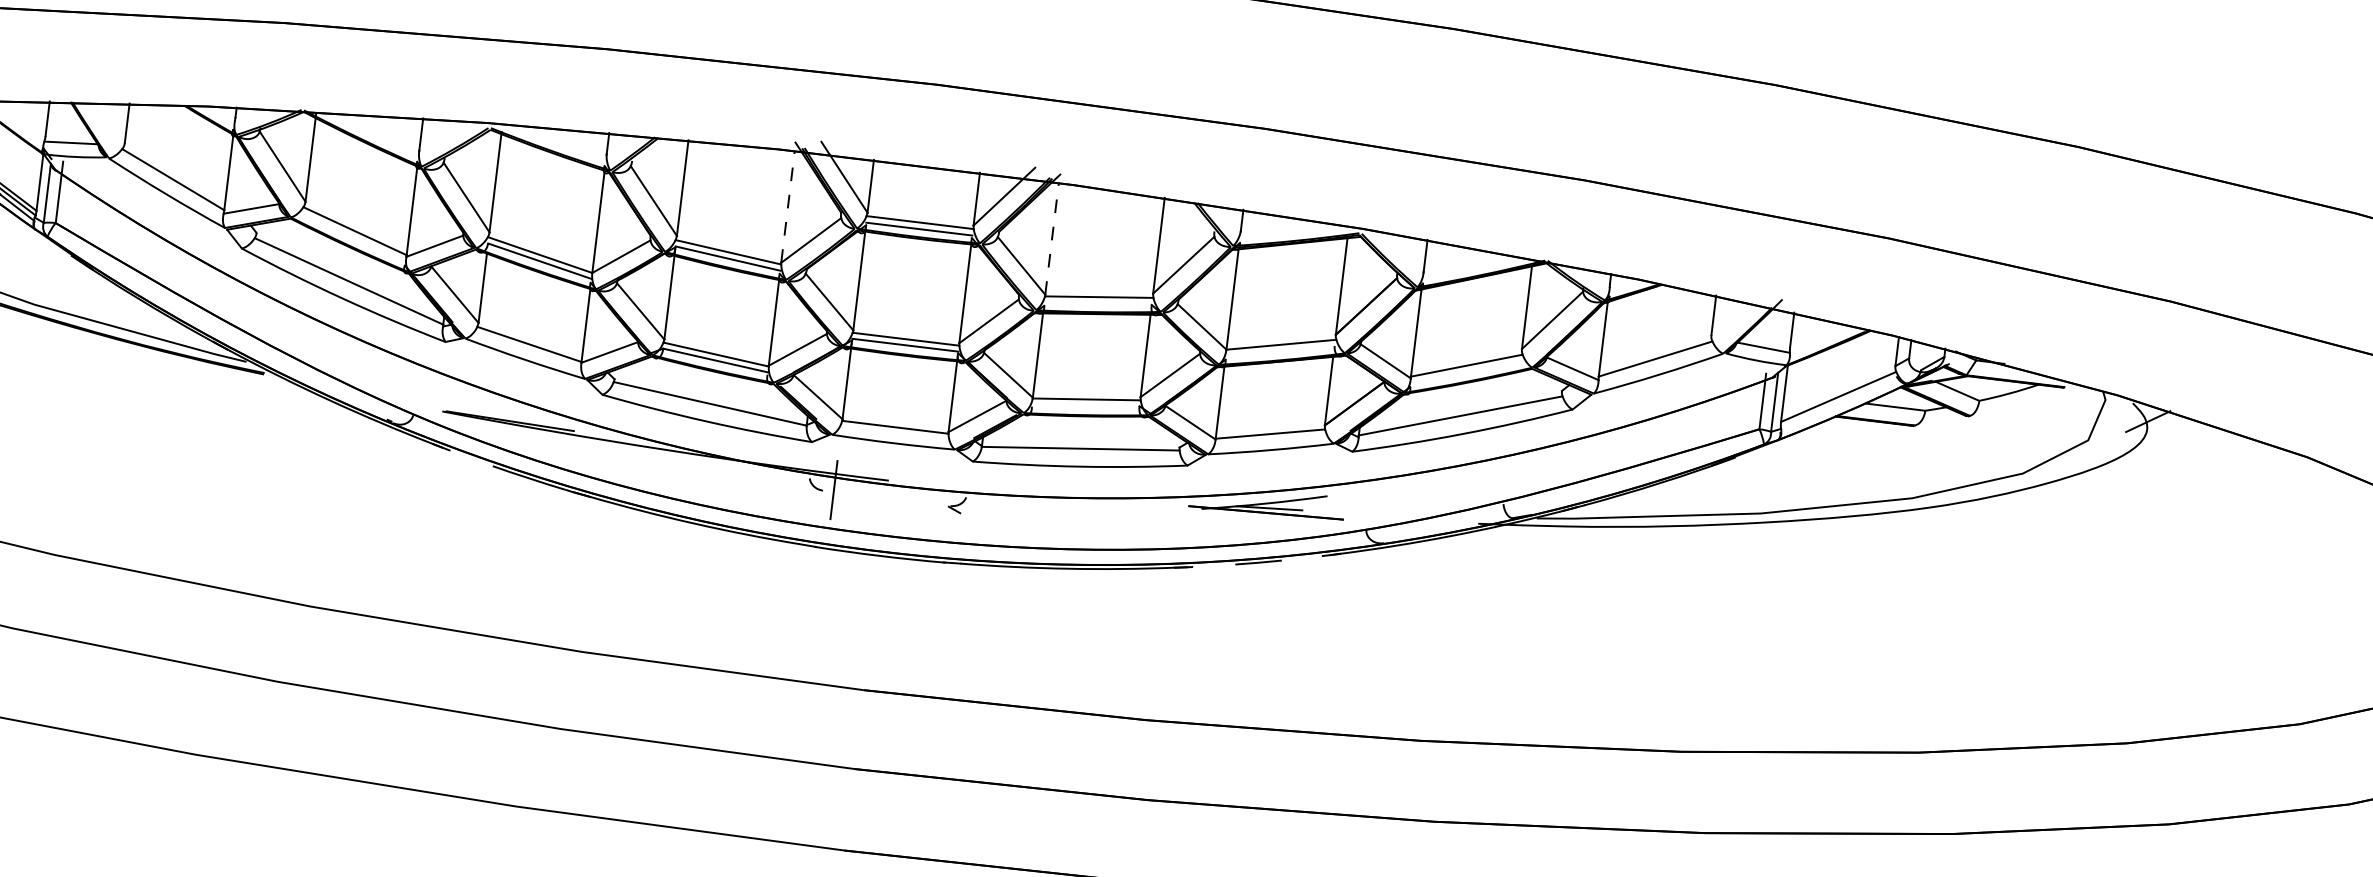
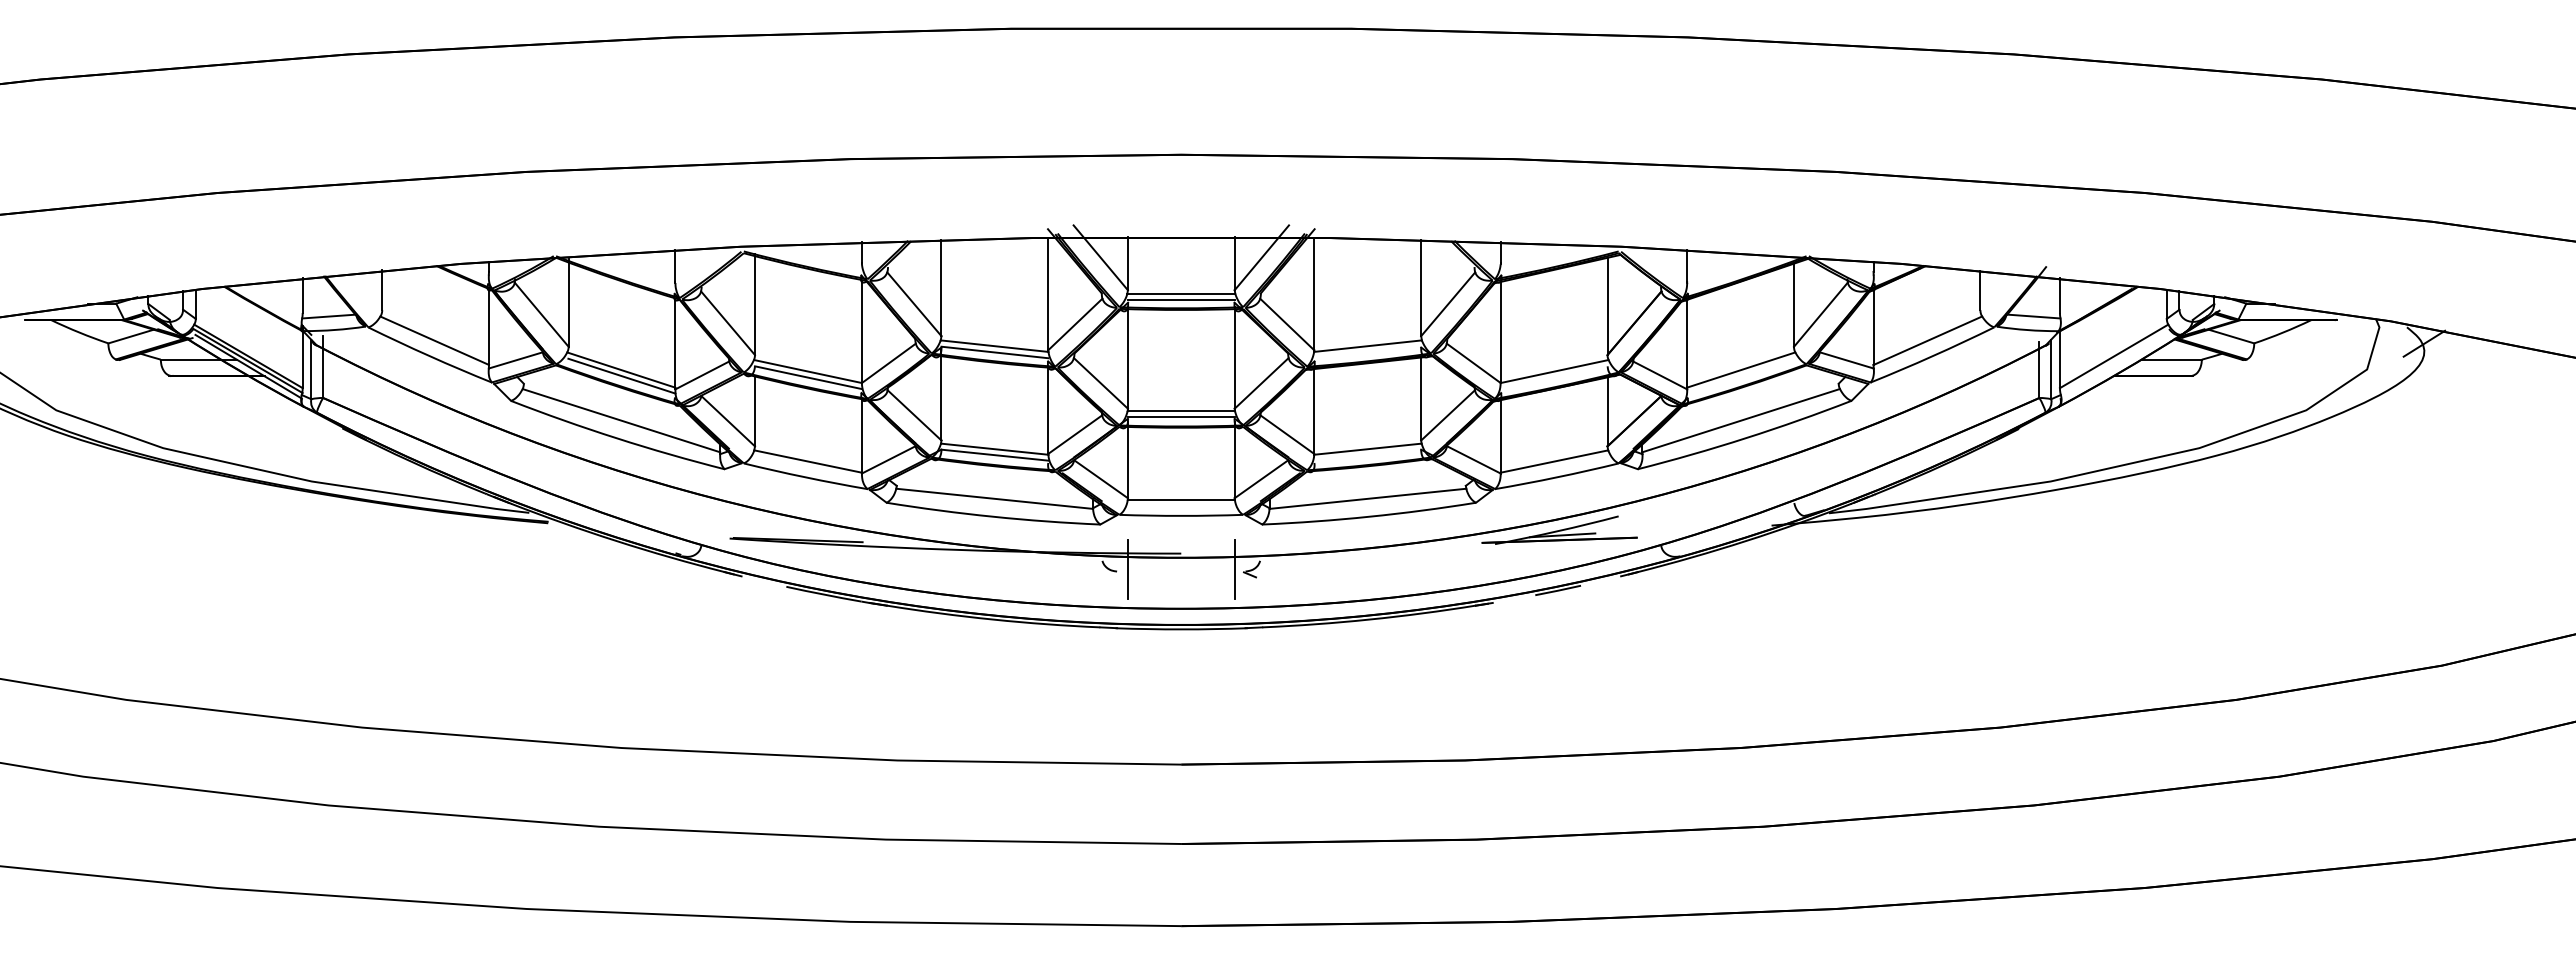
line: (788, 206) -> (1048, 293), dashed -> solid
line: (354, 236) -> (621, 375), added
line: (1052, 238) -> (1314, 293), dashed -> solid
line: (939, 502) -> (1234, 569), added

